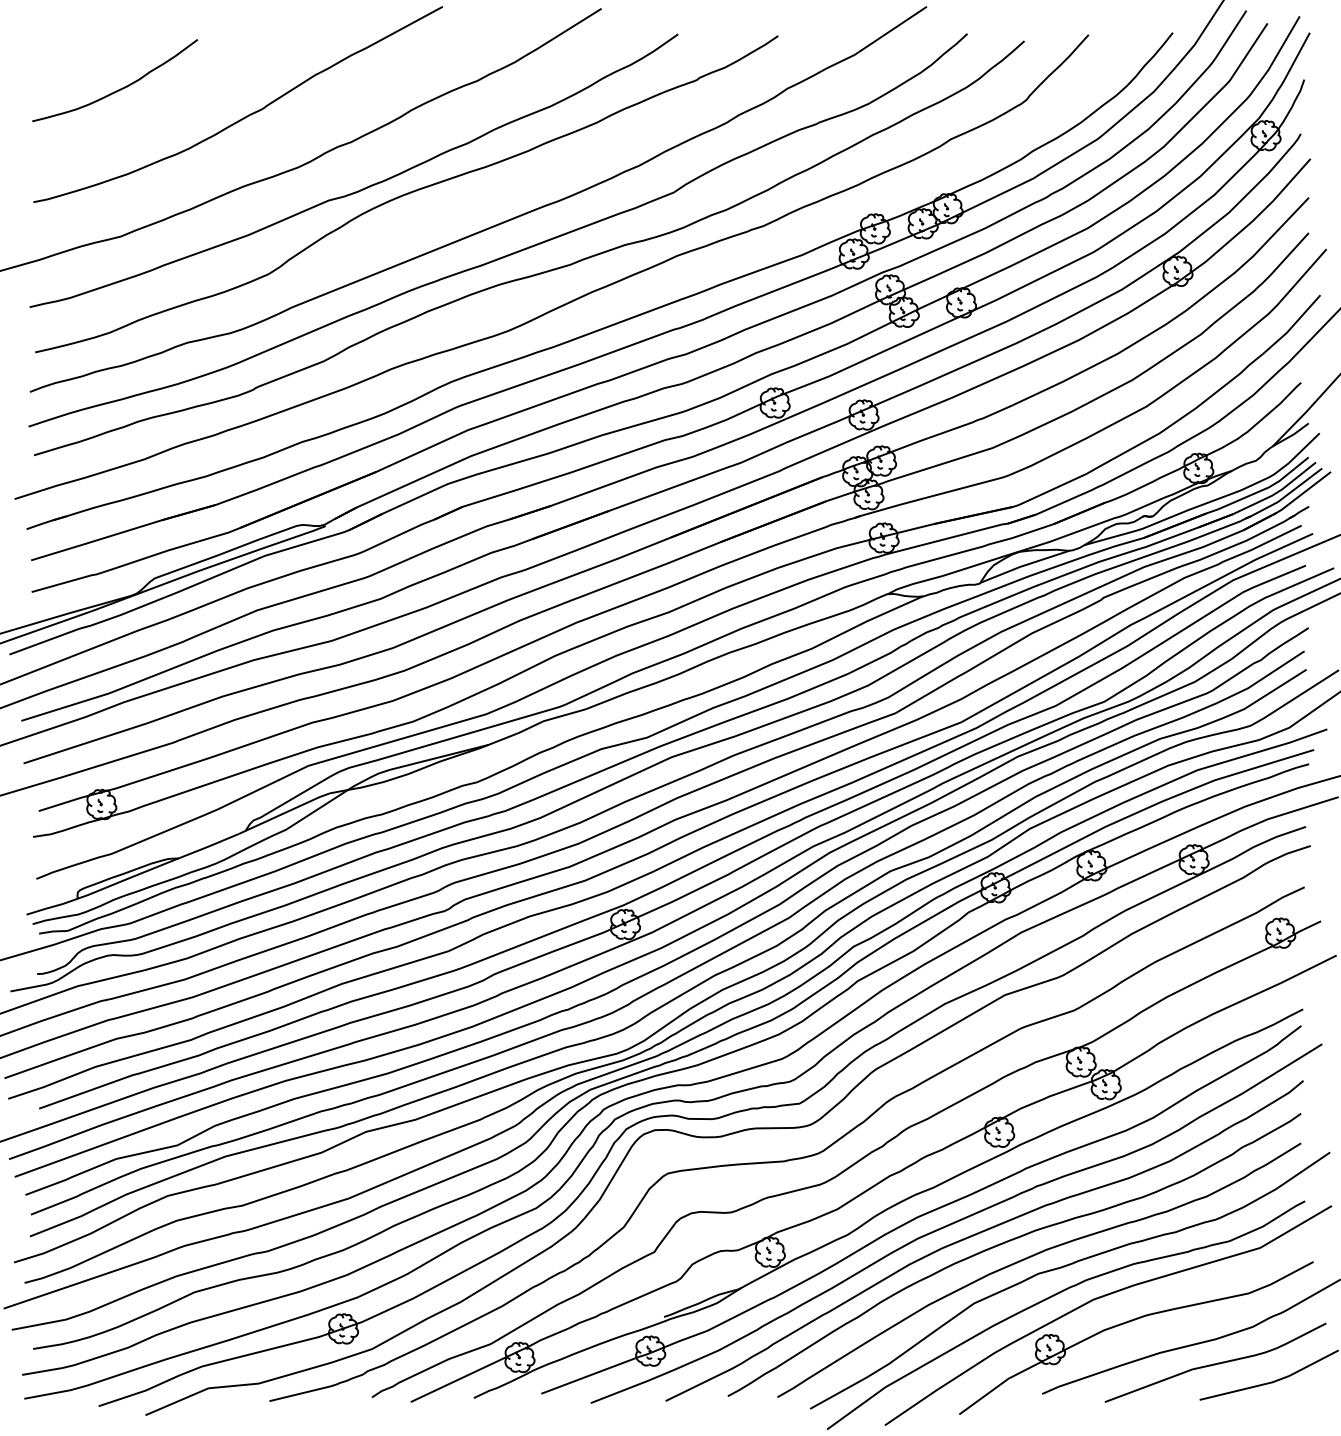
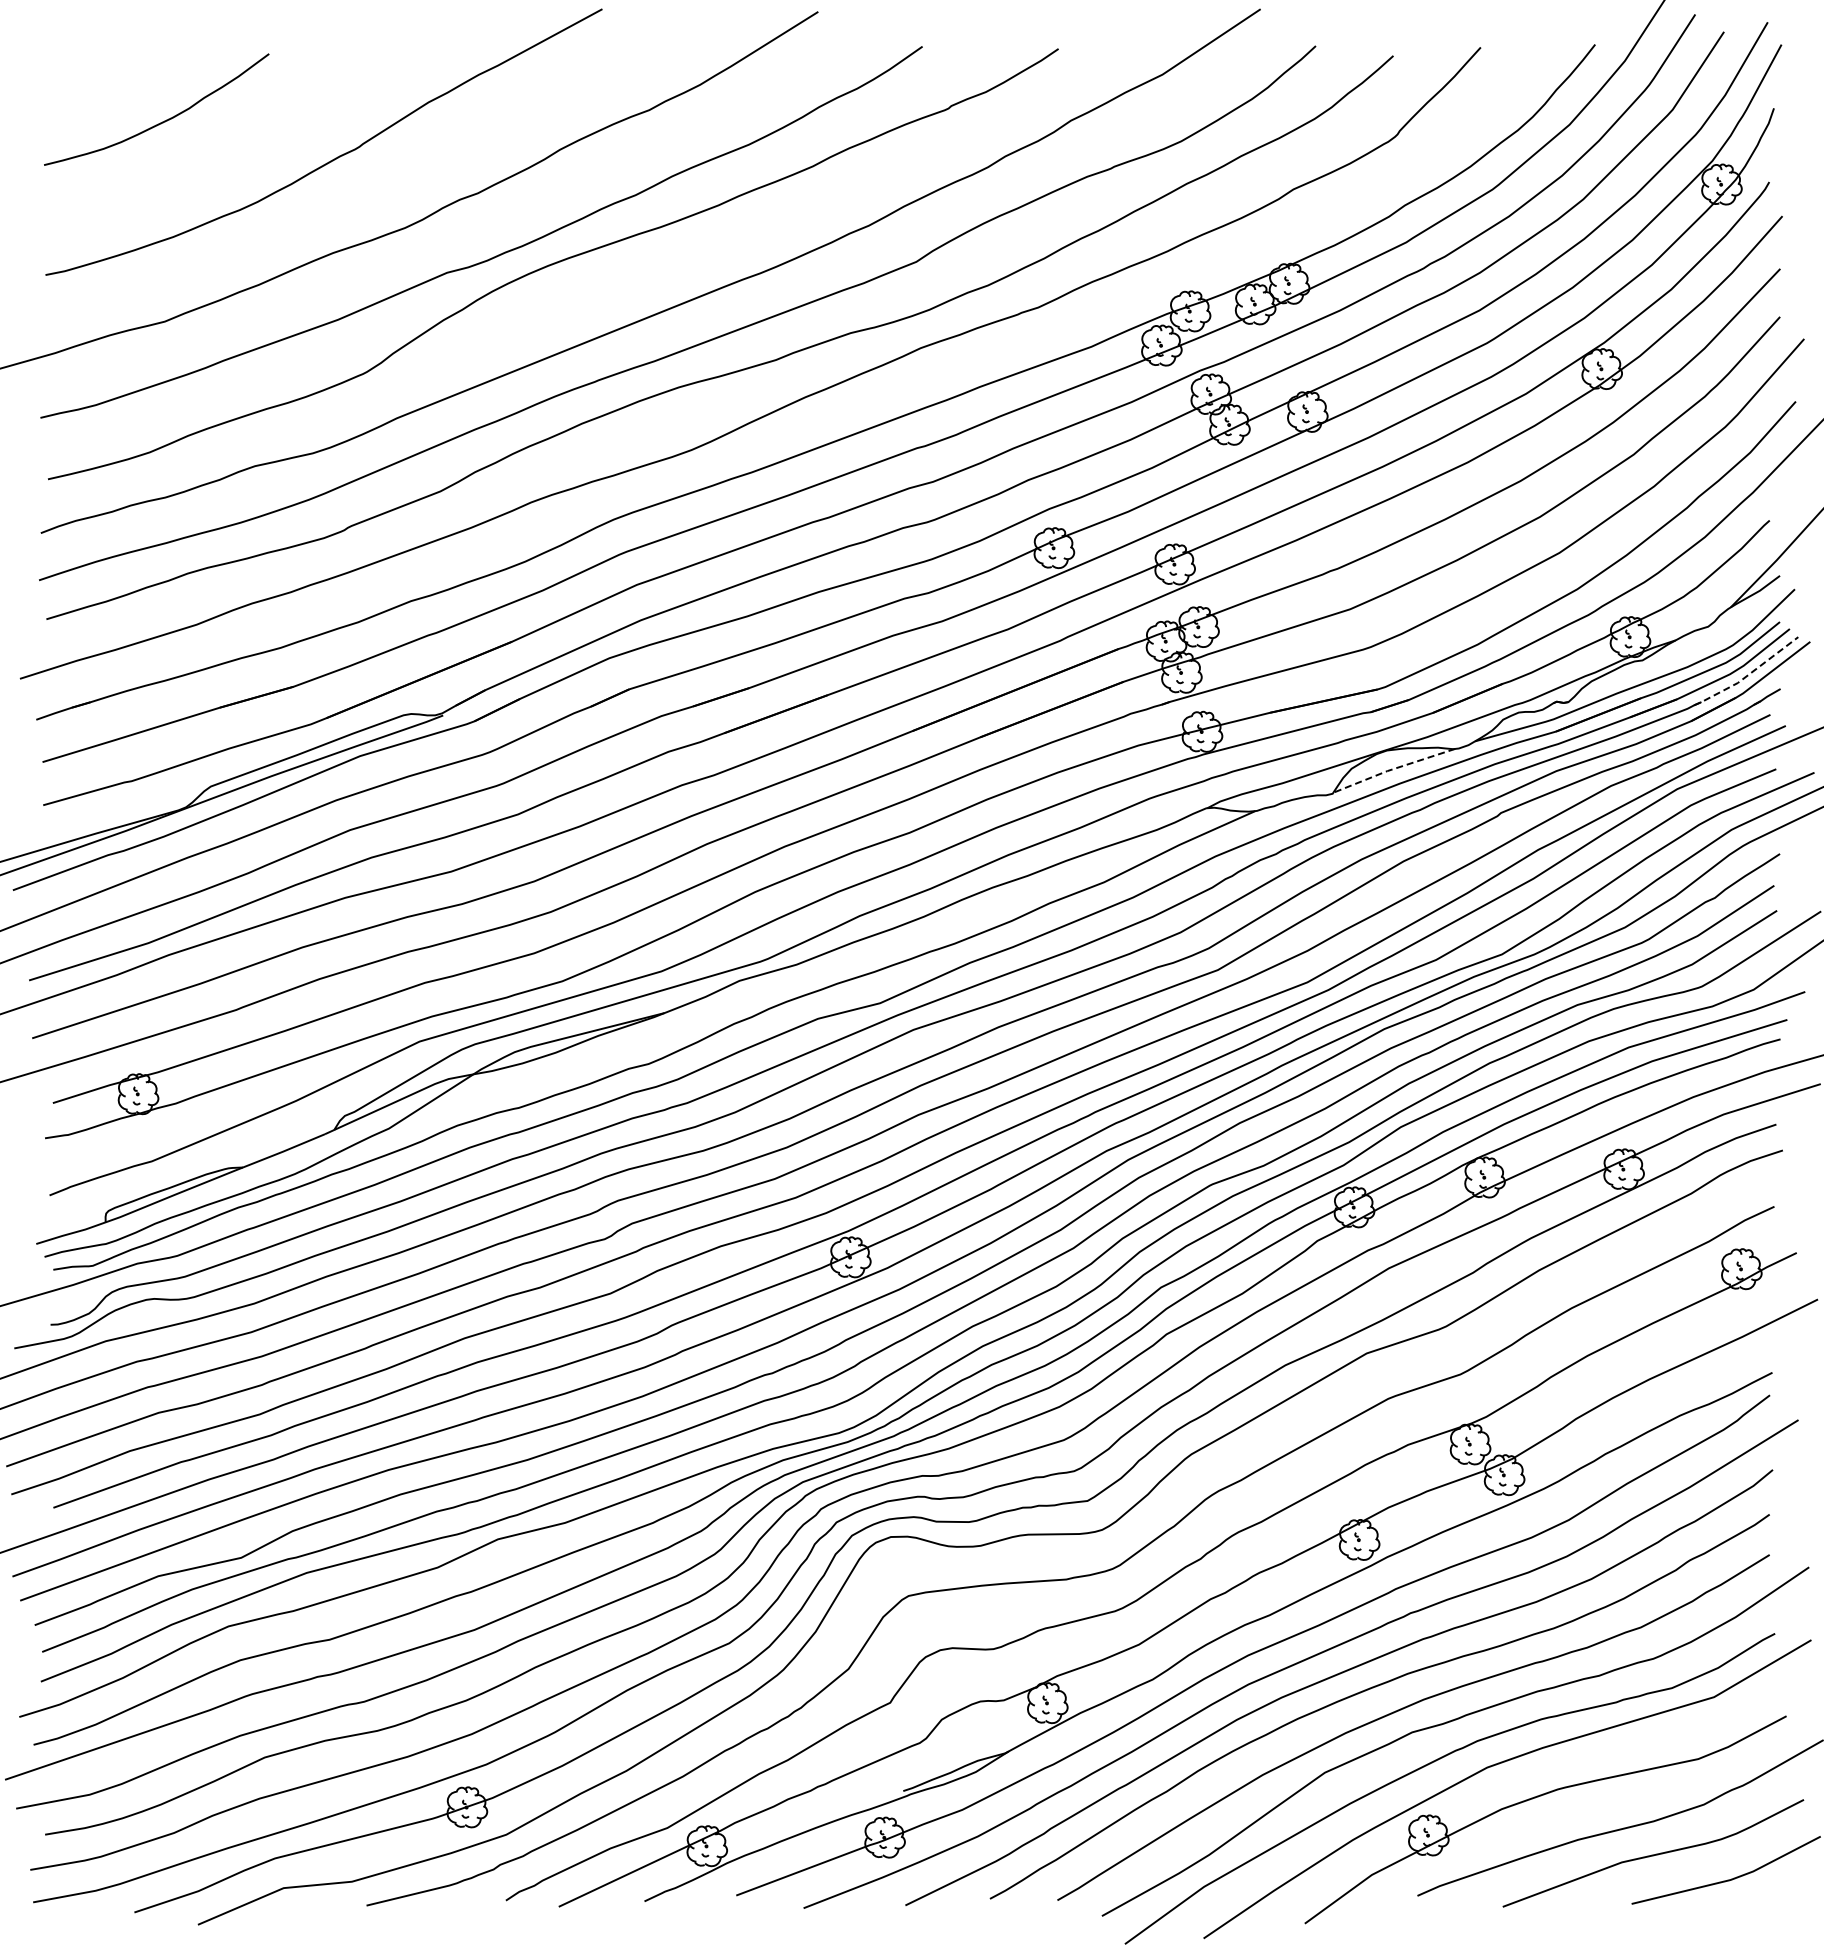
line: (1284, 496) -> (1747, 675), solid -> dashed
line: (1024, 565) -> (1393, 769), solid -> dashed

